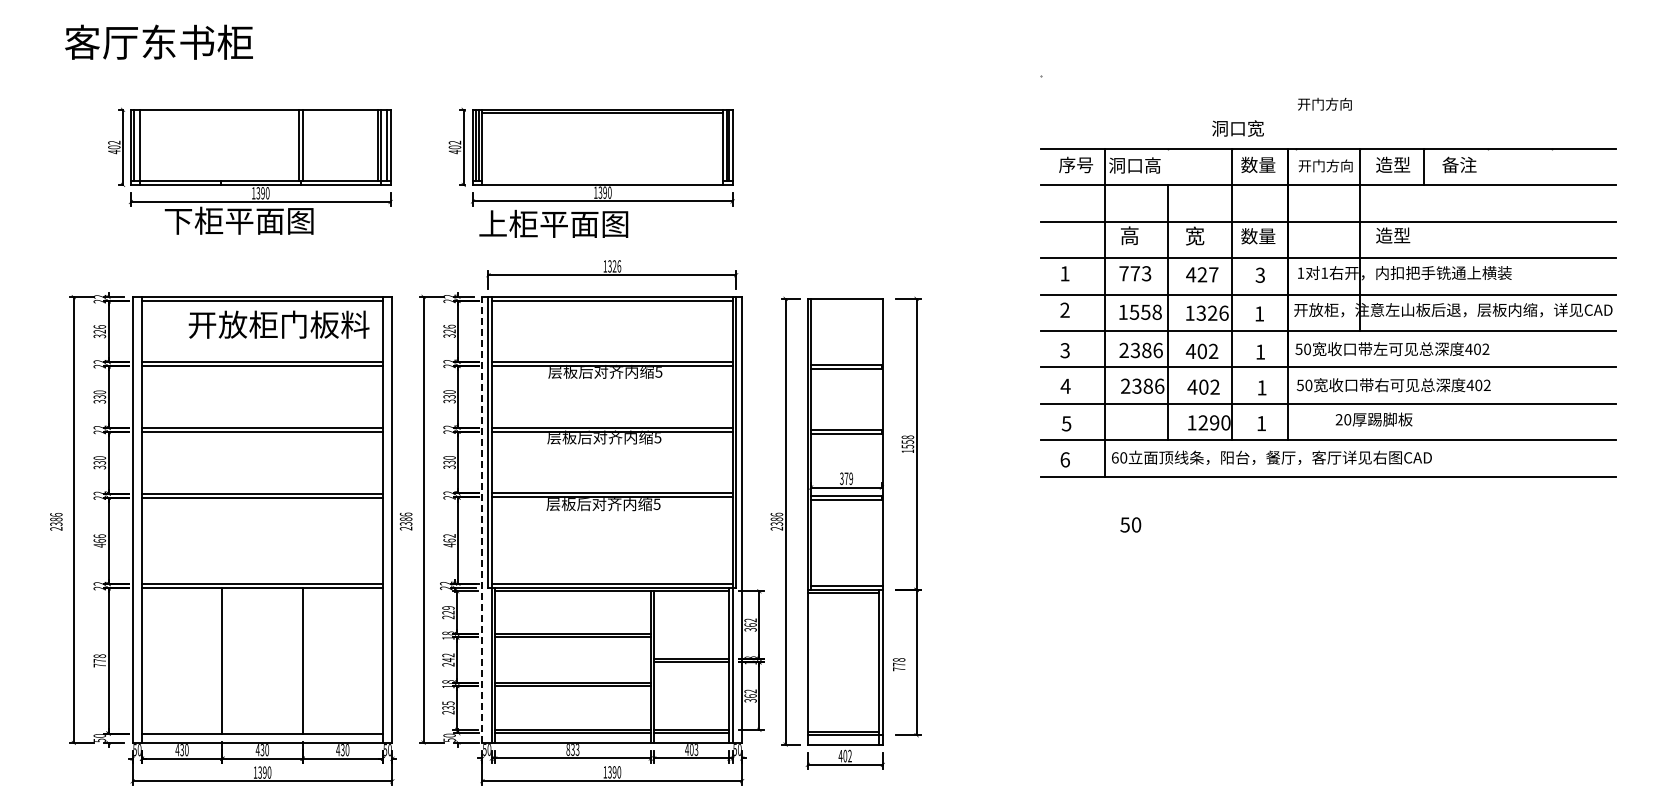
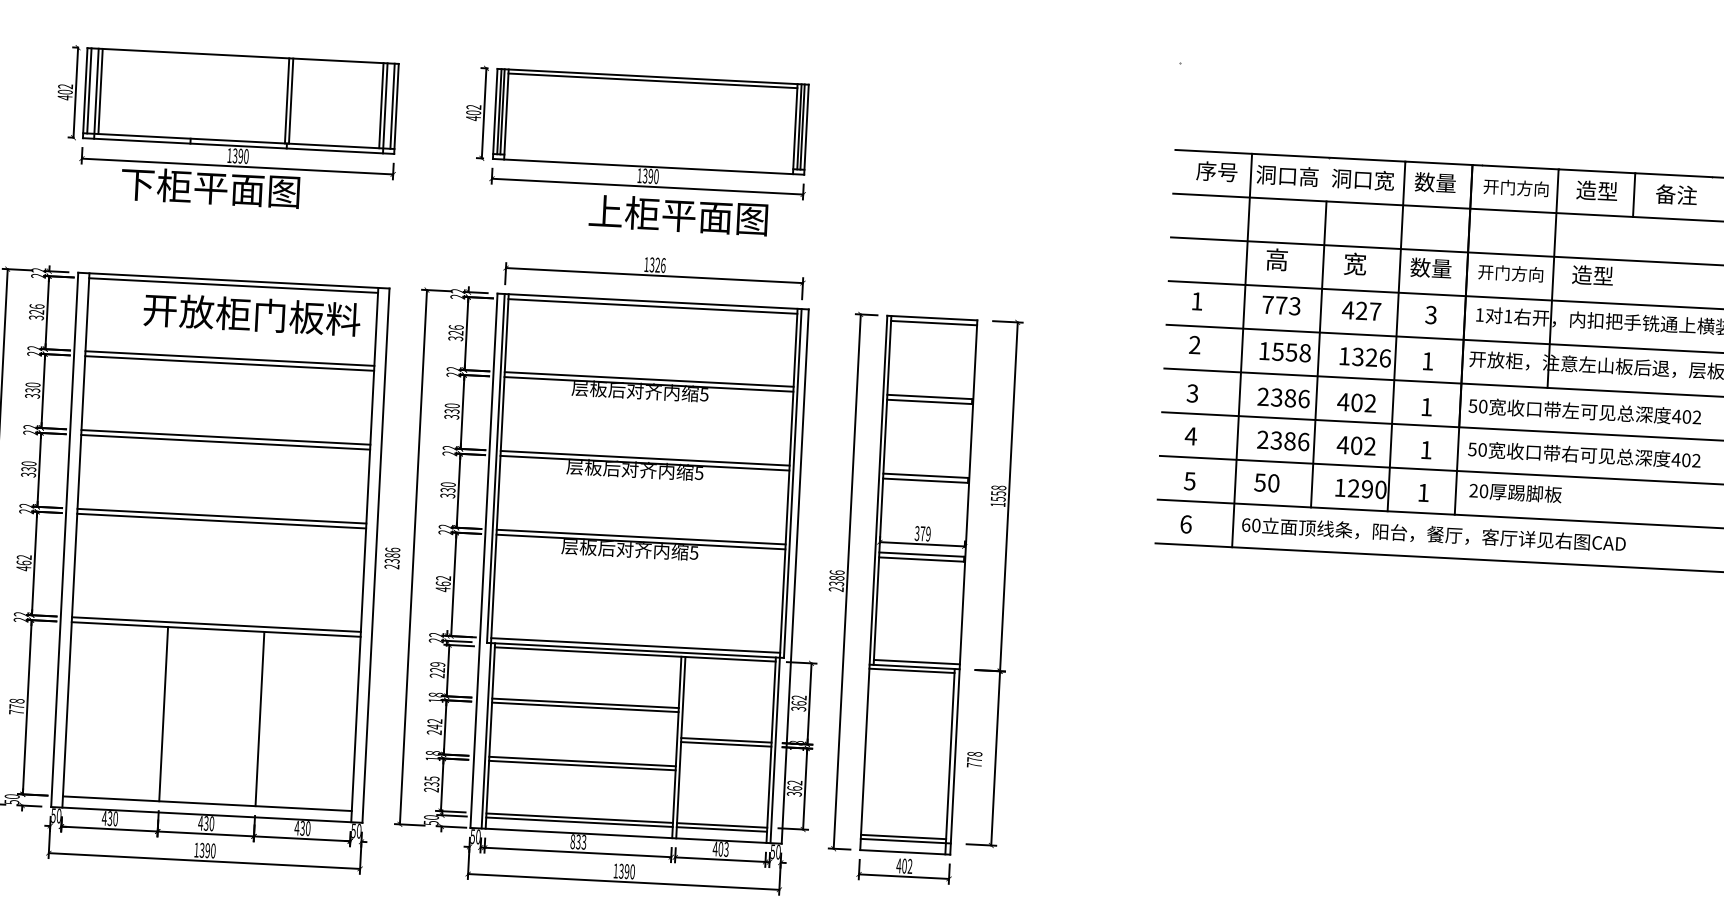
text: (1324, 103) -> (1510, 272), moved
text: (1237, 128) -> (1362, 179), moved
line: (143, 144) -> (100, 90), added
text: (553, 223) -> (678, 214), moved
line: (846, 302) -> (933, 322), added
text: (1373, 419) -> (1514, 492), moved
line: (482, 519) -> (484, 560), dashed -> solid
text: (1130, 524) -> (1266, 482), moved
text: (99, 536) -> (23, 557), 466 -> 462

